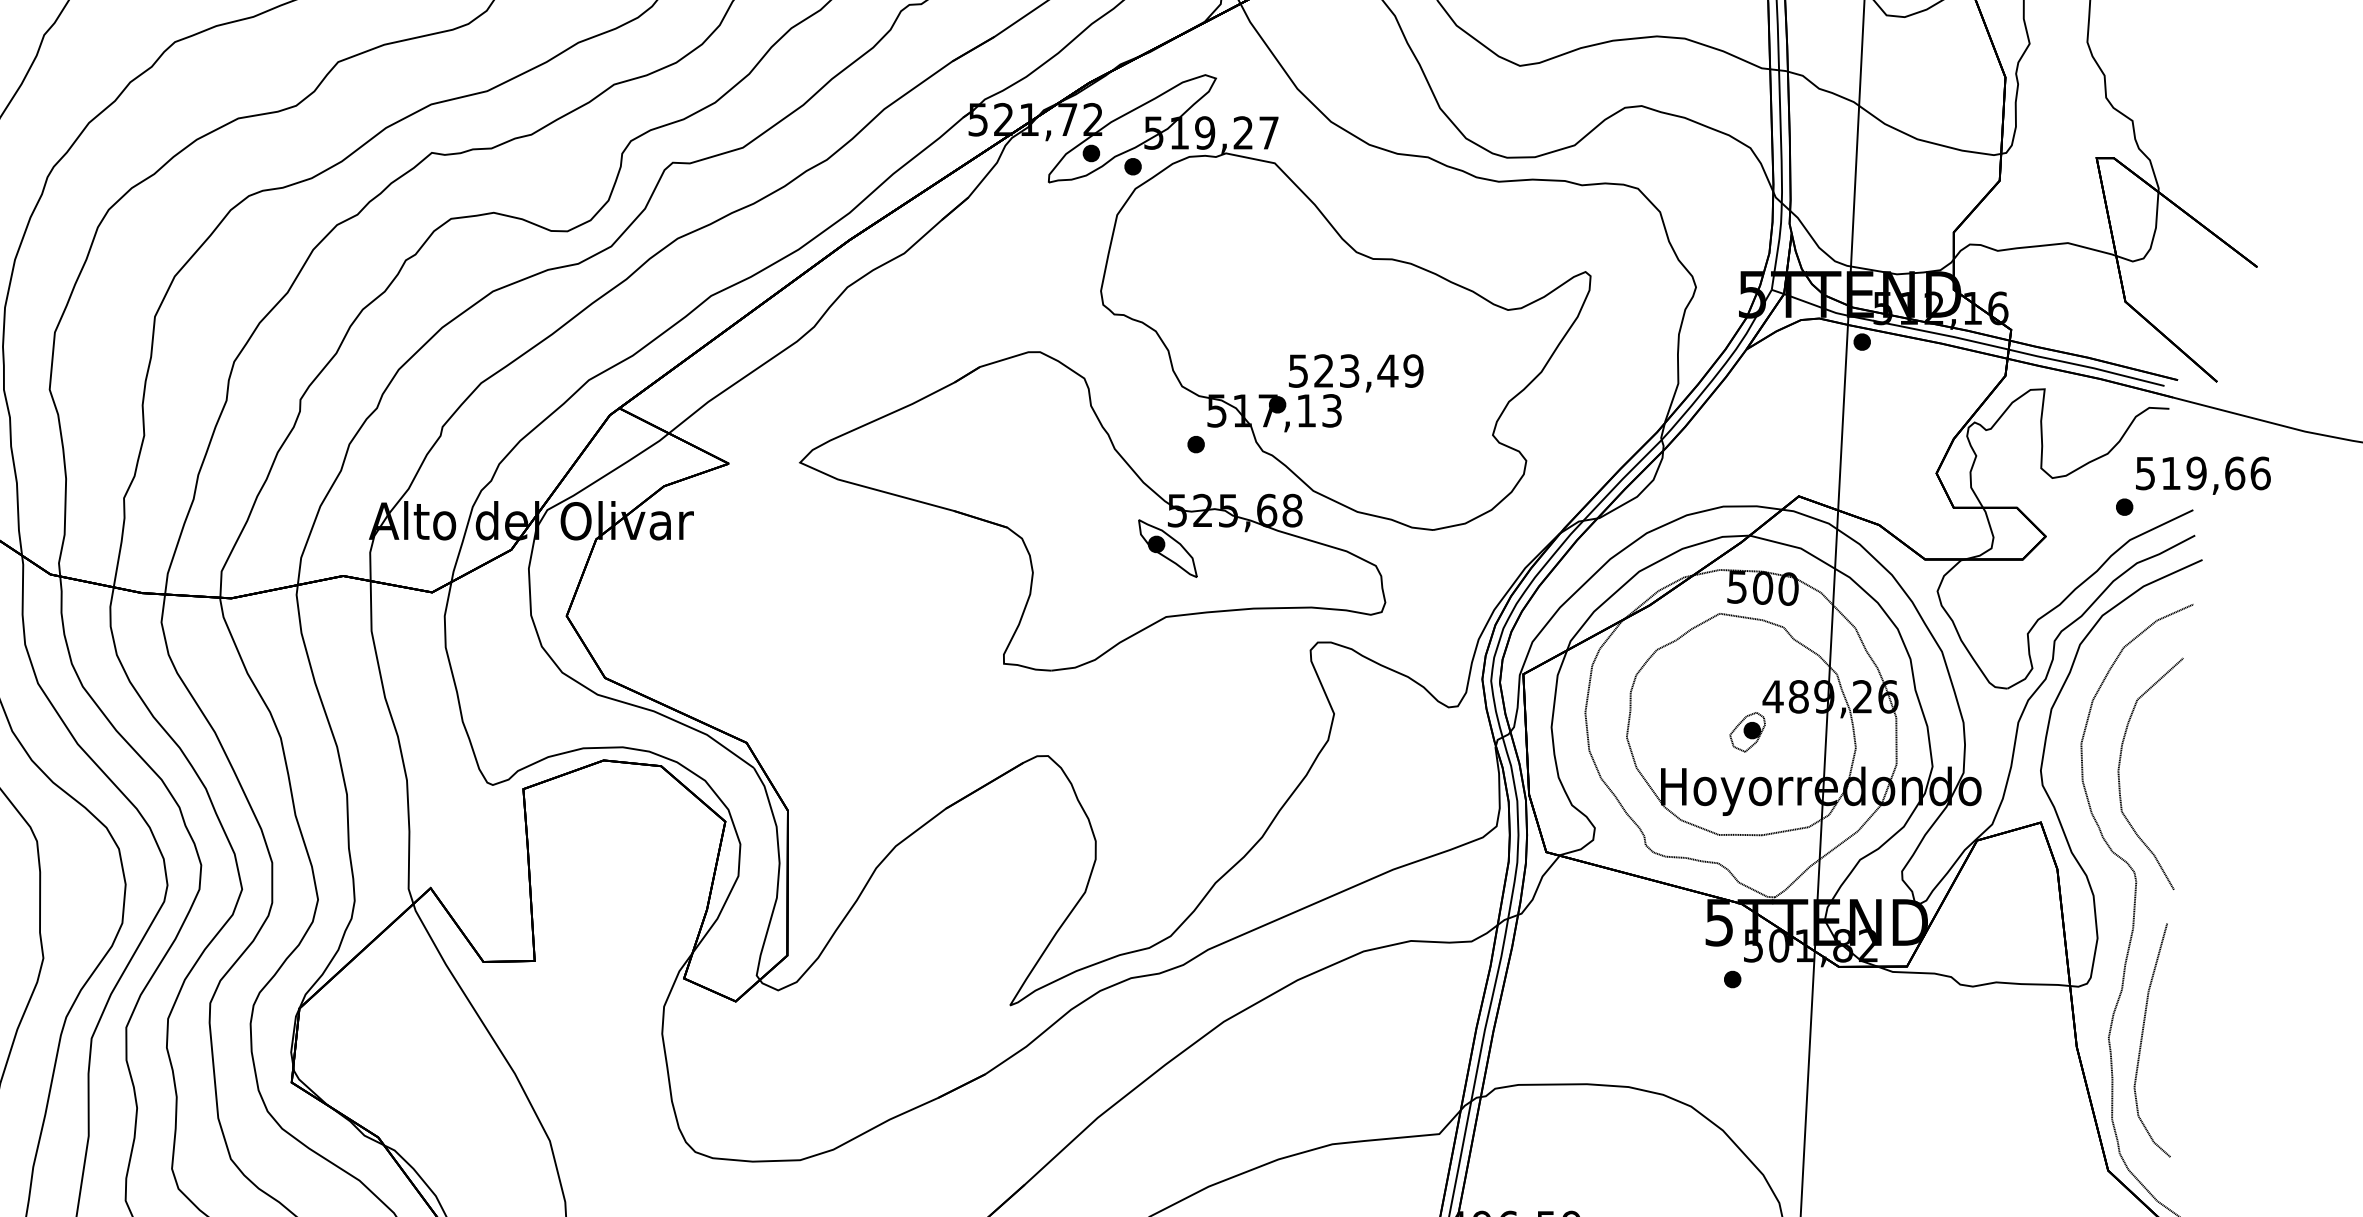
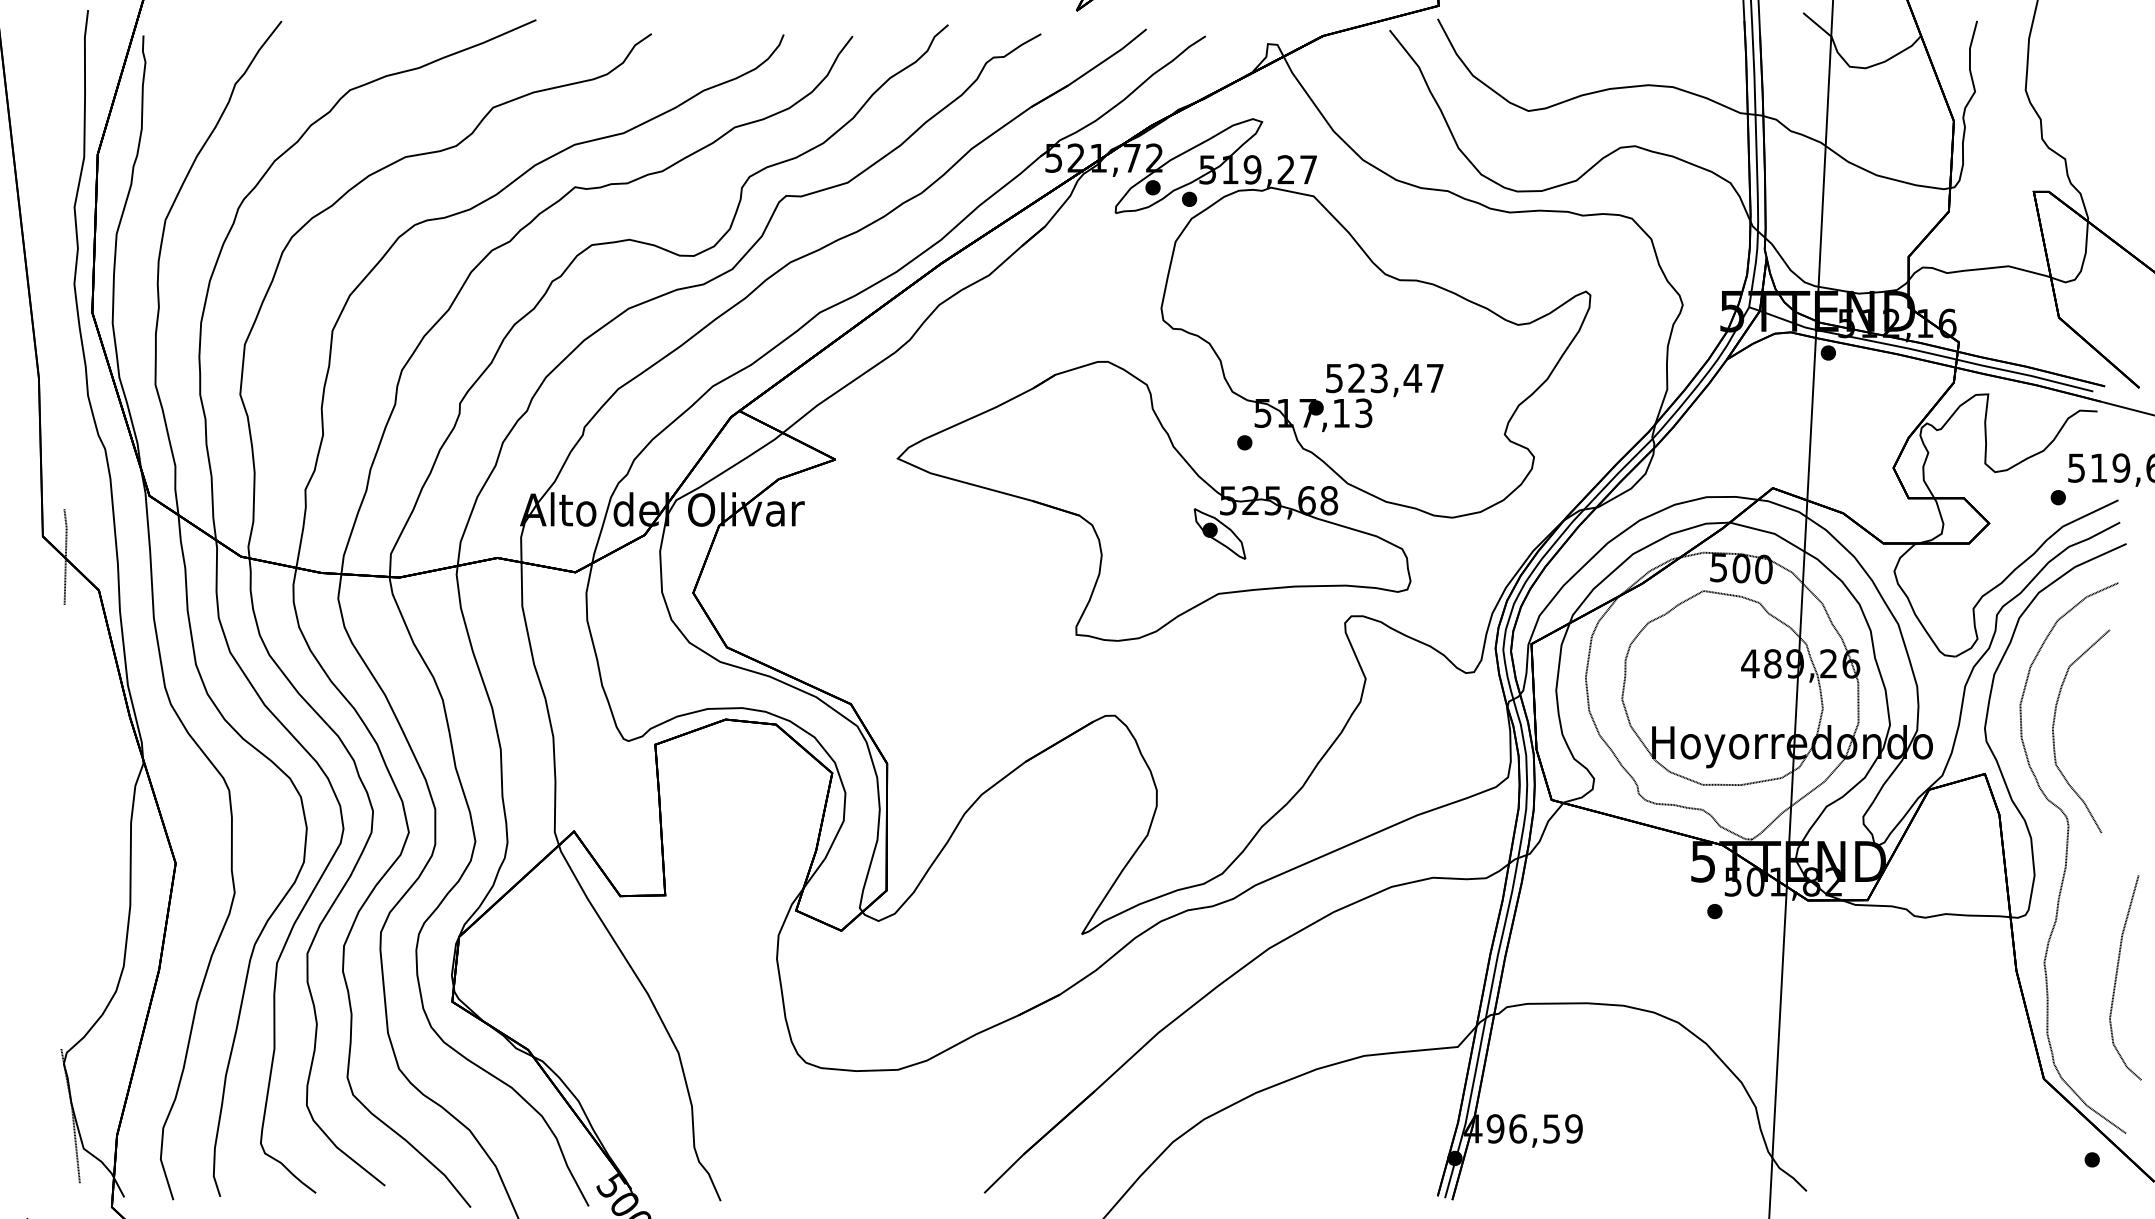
text: (1412, 371) -> (1434, 378), 523,49 -> 523,47
part: (1748, 731) -> (1728, 694), removed
curve: (2143, 1037) -> (2117, 975), moved

